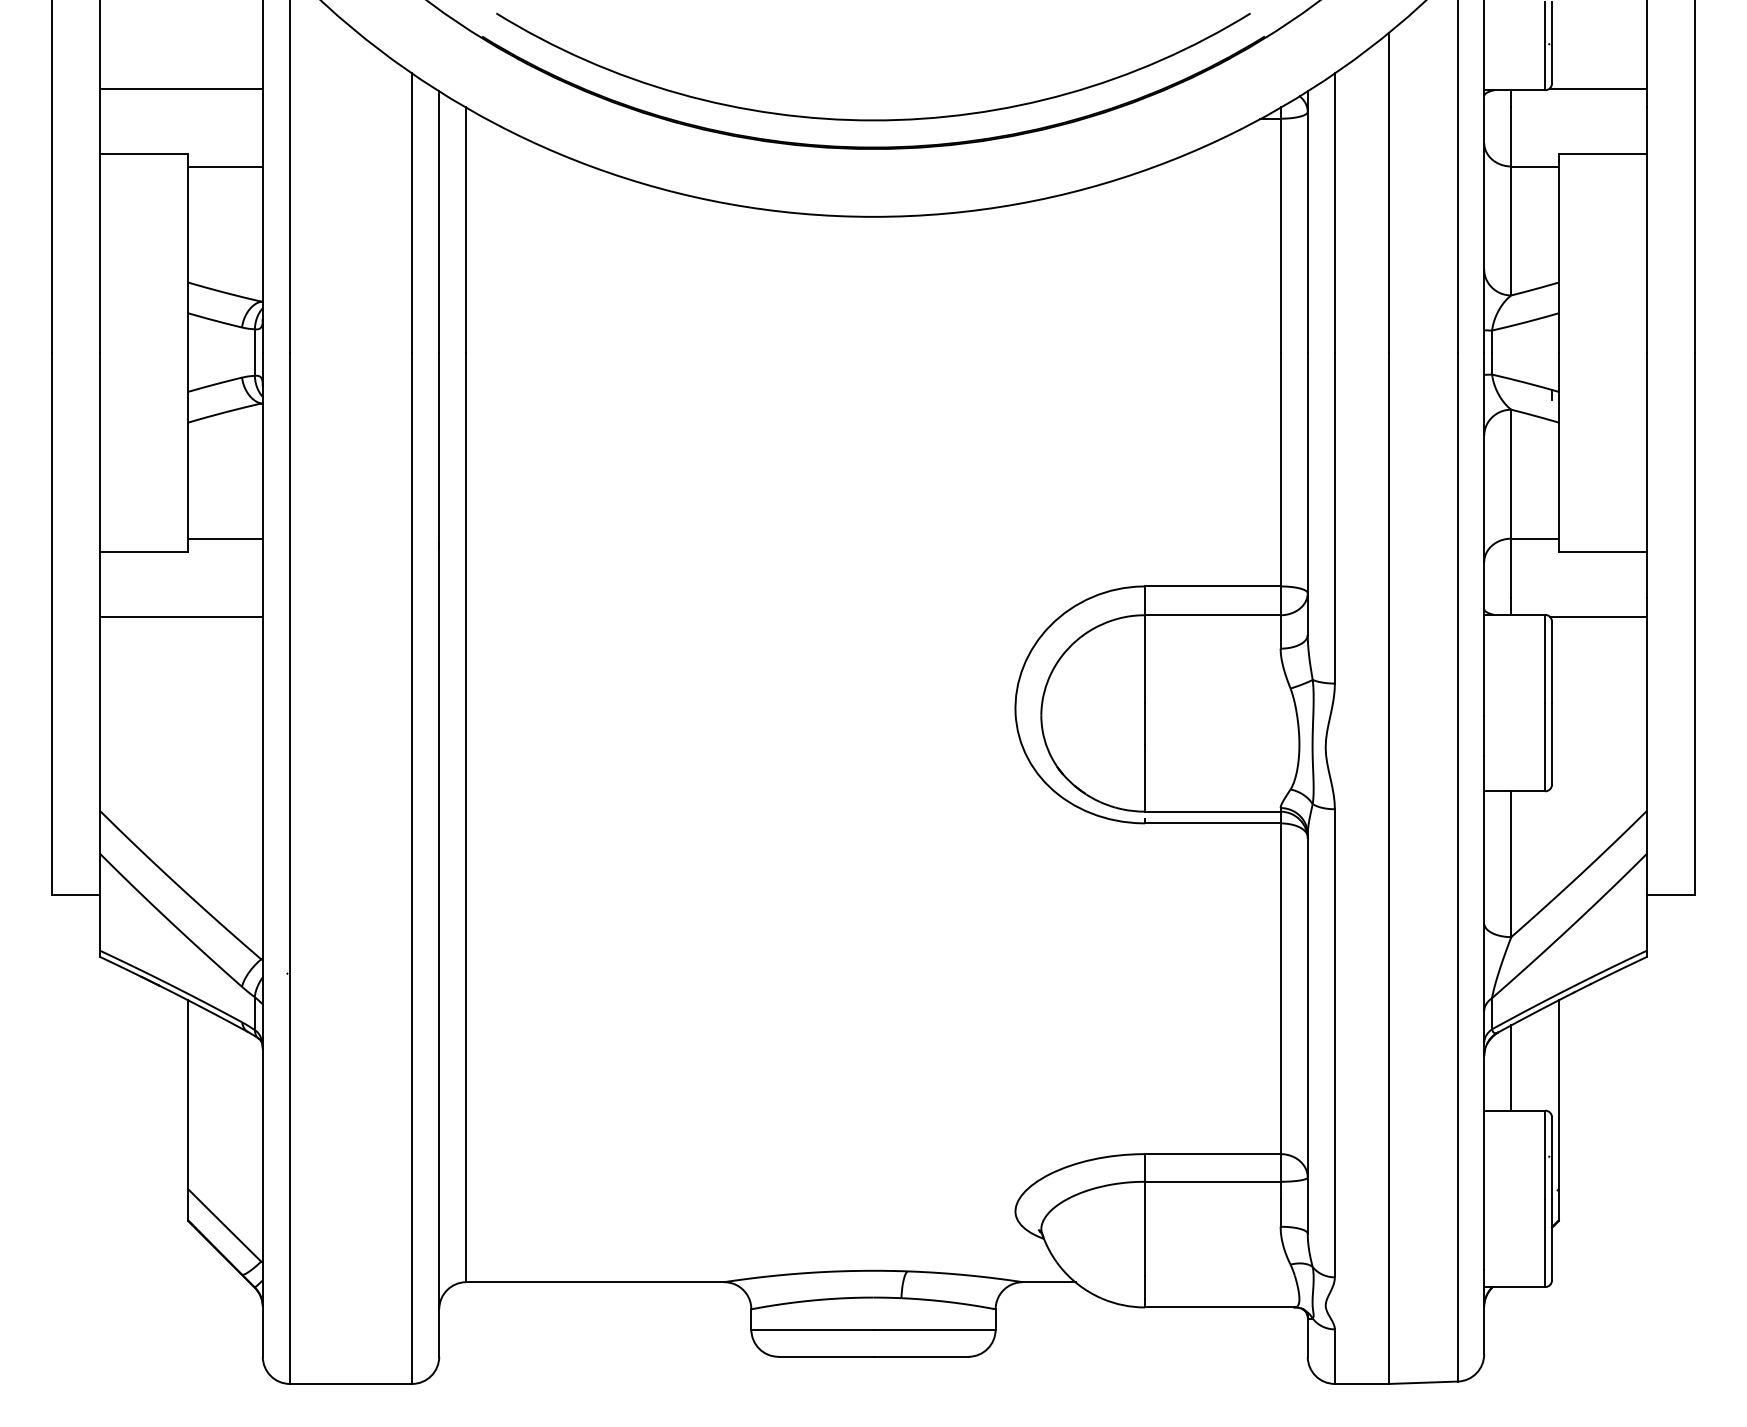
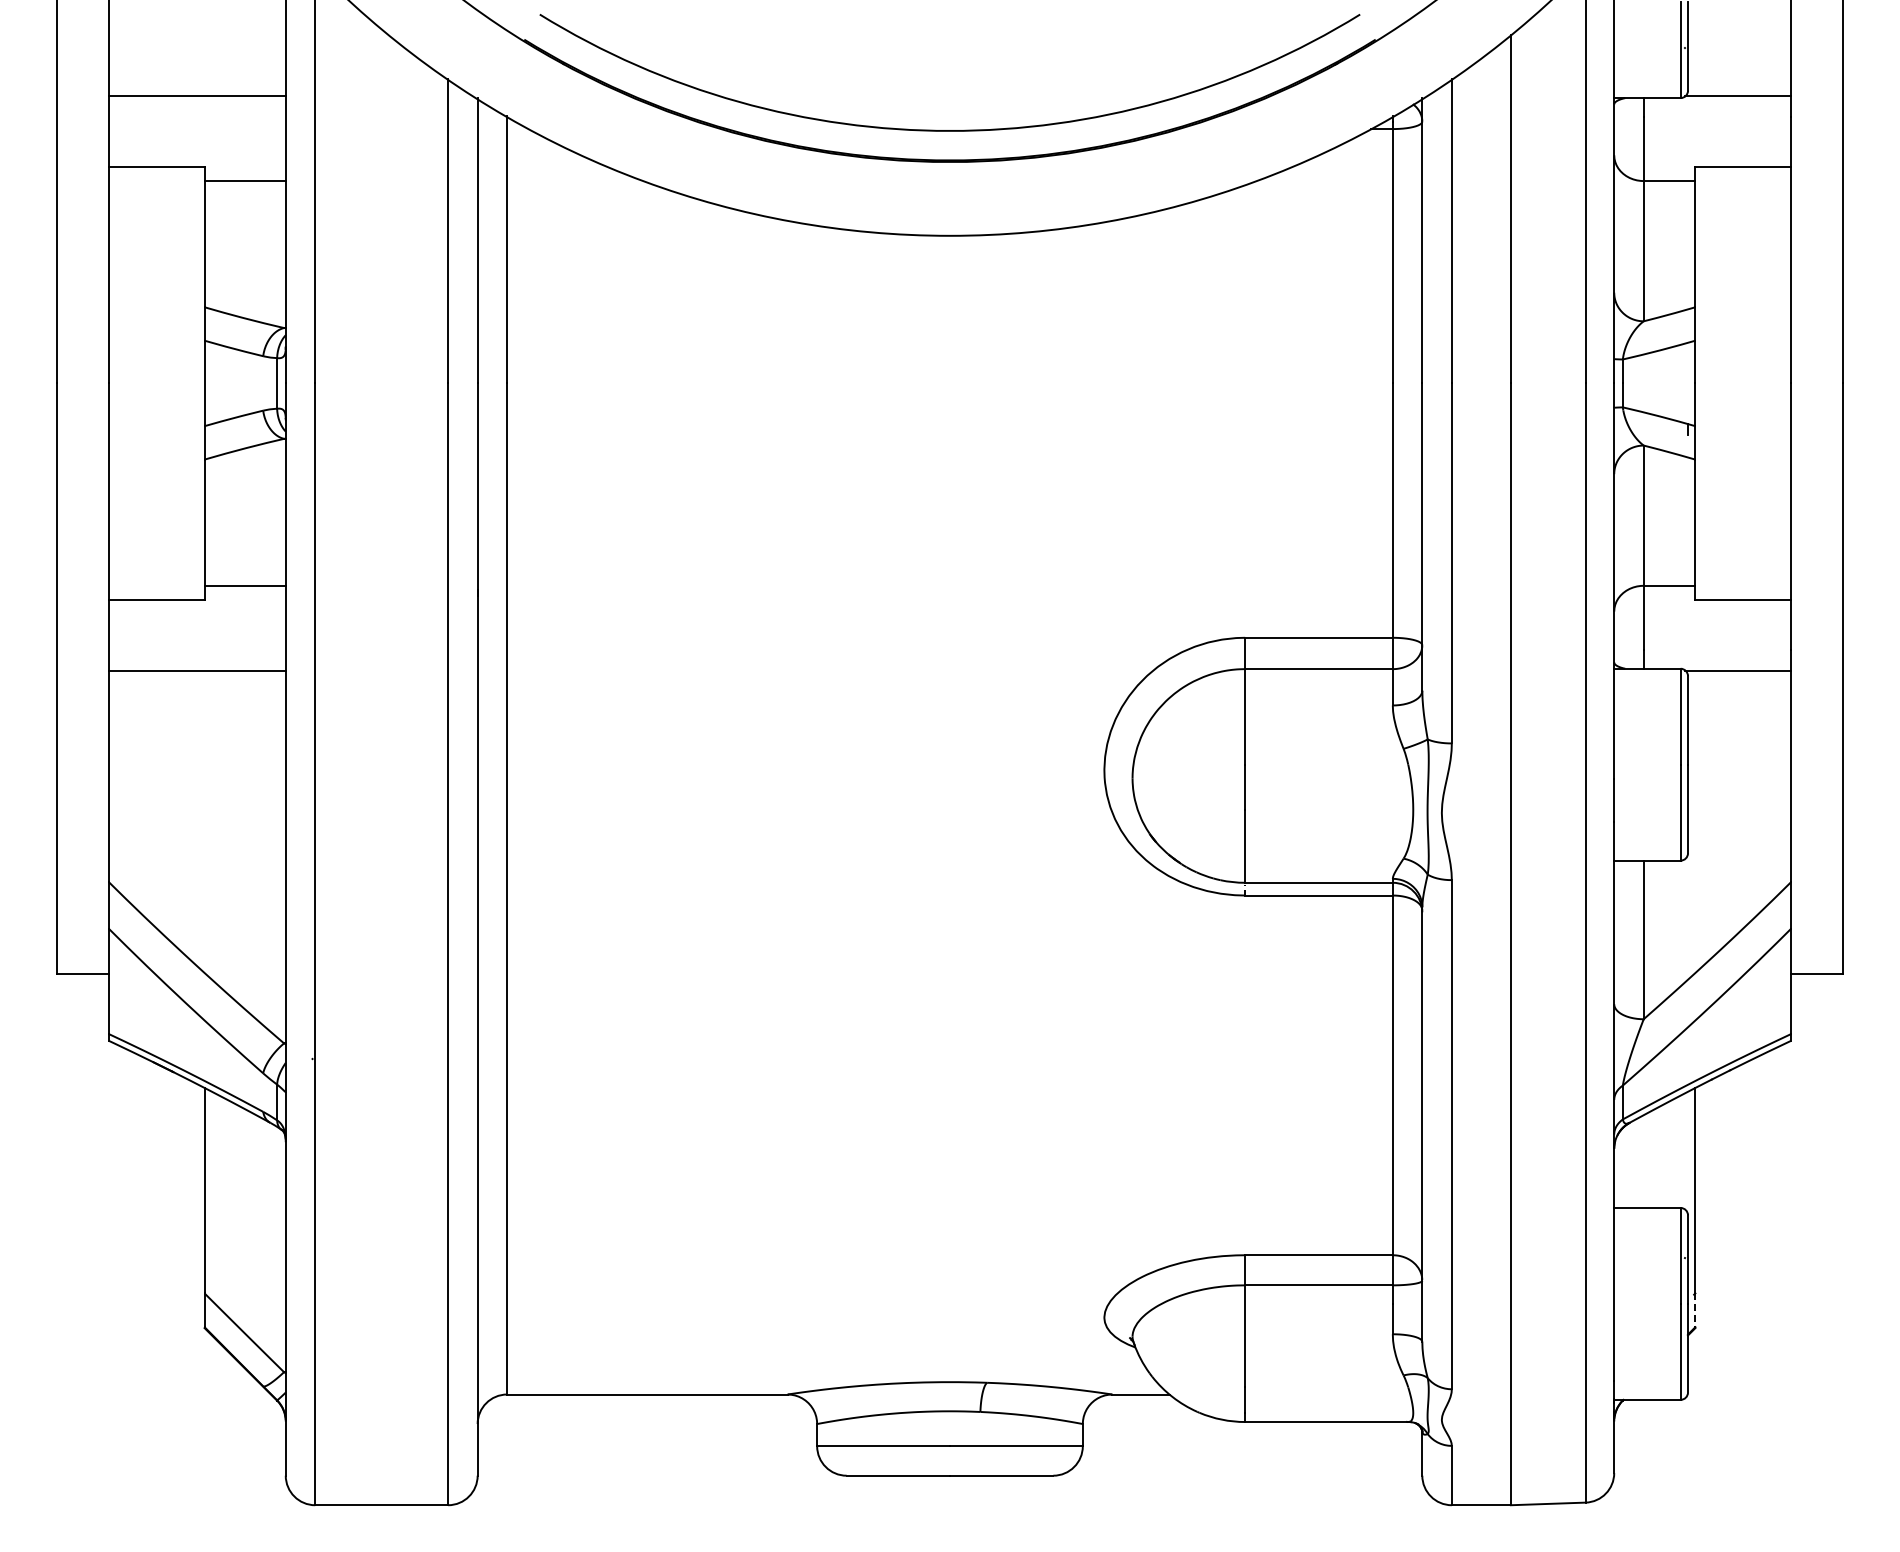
line: (1511, 1067) -> (1643, 1161), removed
line: (1558, 1204) -> (1695, 1310), solid -> dashed

